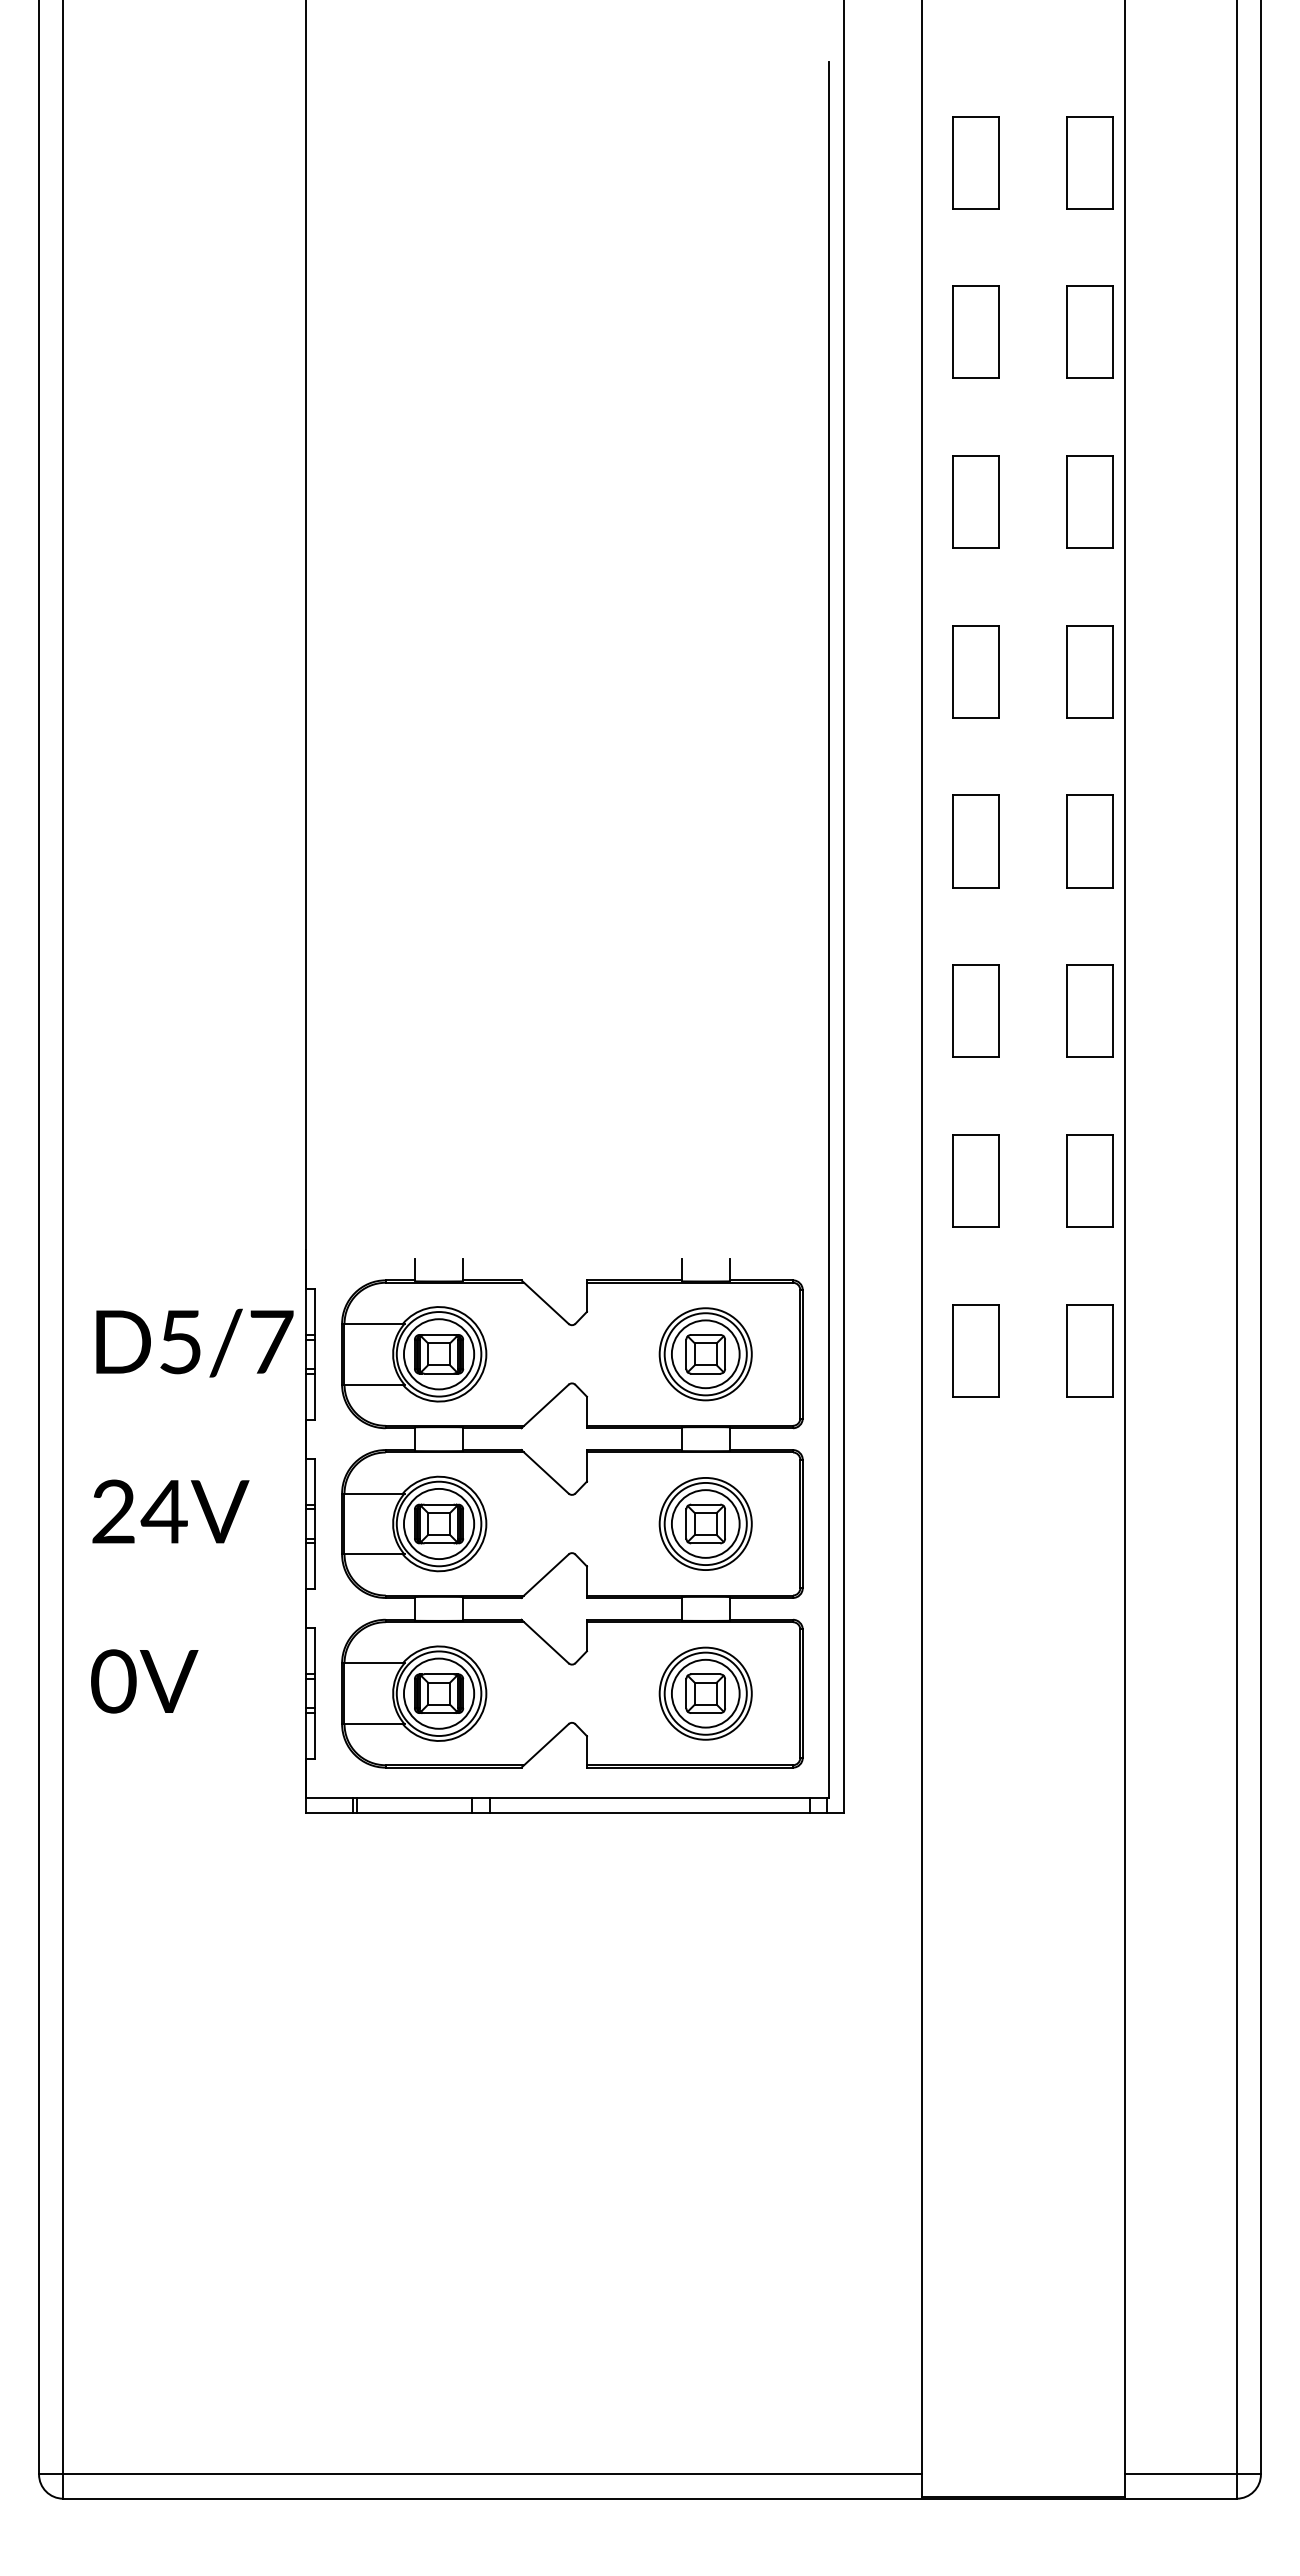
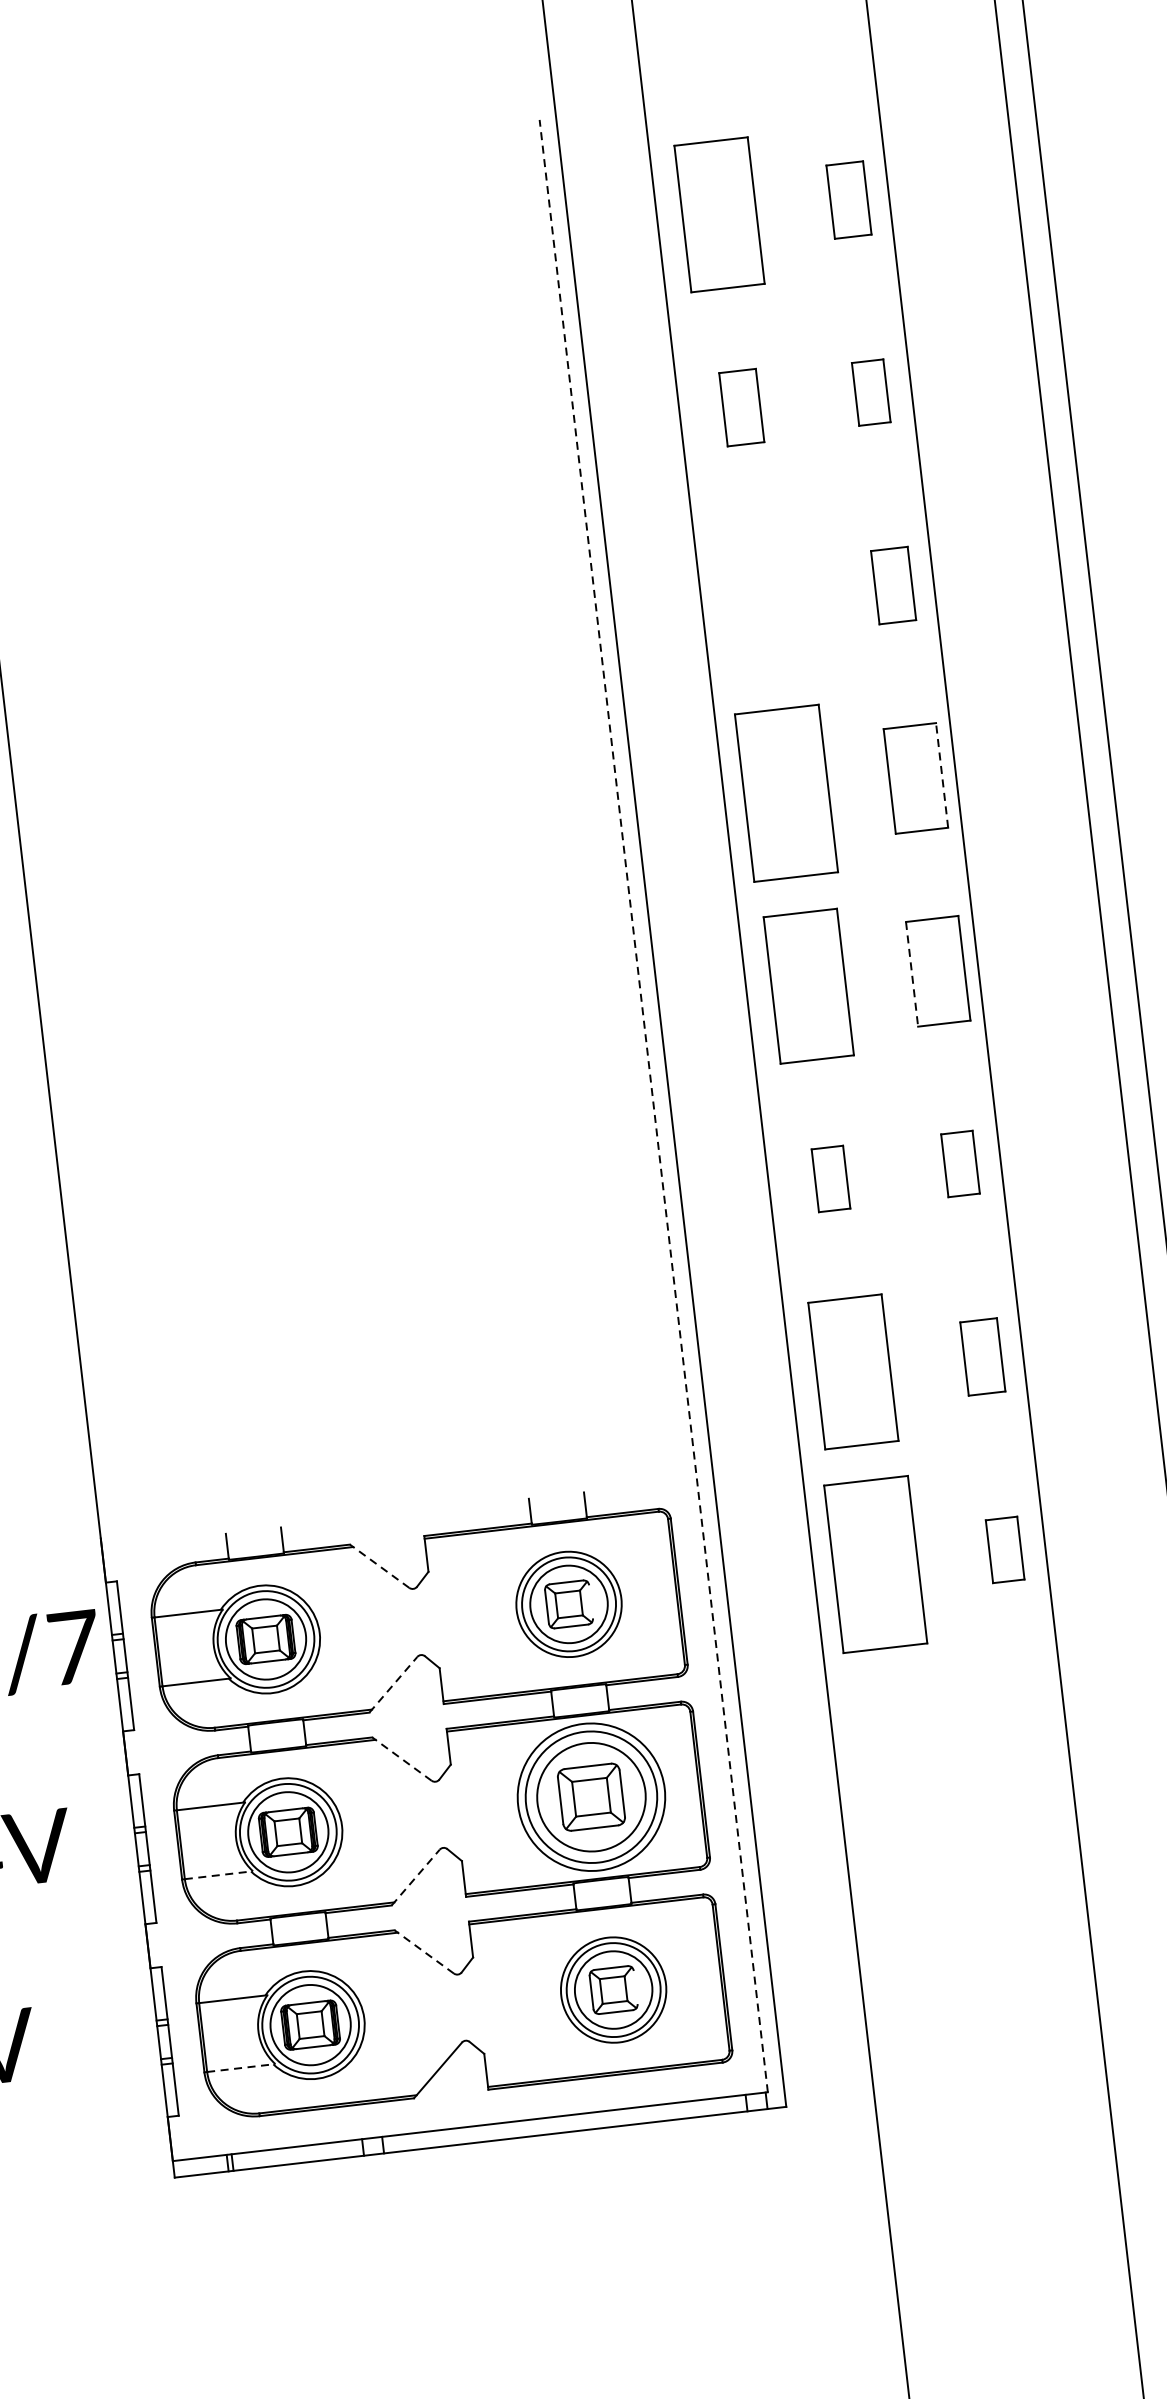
part: (975, 162) -> (718, 214), size x1.4
part: (1089, 162) -> (848, 199), size x0.7
part: (975, 331) -> (741, 406), size x0.7
part: (1089, 331) -> (870, 391), size x0.6
part: (975, 501) -> (763, 599), removed
part: (1089, 501) -> (892, 584), size x0.7
part: (975, 671) -> (785, 793), size x1.6
line: (1113, 671) -> (942, 775), solid -> dashed
part: (975, 841) -> (808, 986), size x1.4
line: (1067, 842) -> (912, 975), solid -> dashed
line: (829, 930) -> (653, 1106), solid -> dashed
part: (975, 1010) -> (830, 1178), size x0.6
part: (1089, 1010) -> (959, 1163), size x0.6
part: (975, 1180) -> (852, 1371), size x1.4
part: (1089, 1180) -> (982, 1356), size x0.7
line: (544, 1301) -> (378, 1565), solid -> dashed
part: (975, 1350) -> (875, 1564), size x1.6
part: (1089, 1350) -> (1004, 1549), size x0.6
line: (725, 1353) -> (591, 1600), removed
line: (545, 1406) -> (393, 1684), solid -> dashed
line: (544, 1471) -> (401, 1758), solid -> dashed
part: (705, 1523) -> (590, 1796), size x1.4
line: (374, 1554) -> (218, 1875), solid -> dashed
line: (545, 1575) -> (416, 1876), solid -> dashed
line: (544, 1641) -> (423, 1951), solid -> dashed
line: (725, 1693) -> (636, 1987), removed
line: (374, 1724) -> (241, 2068), solid -> dashed

